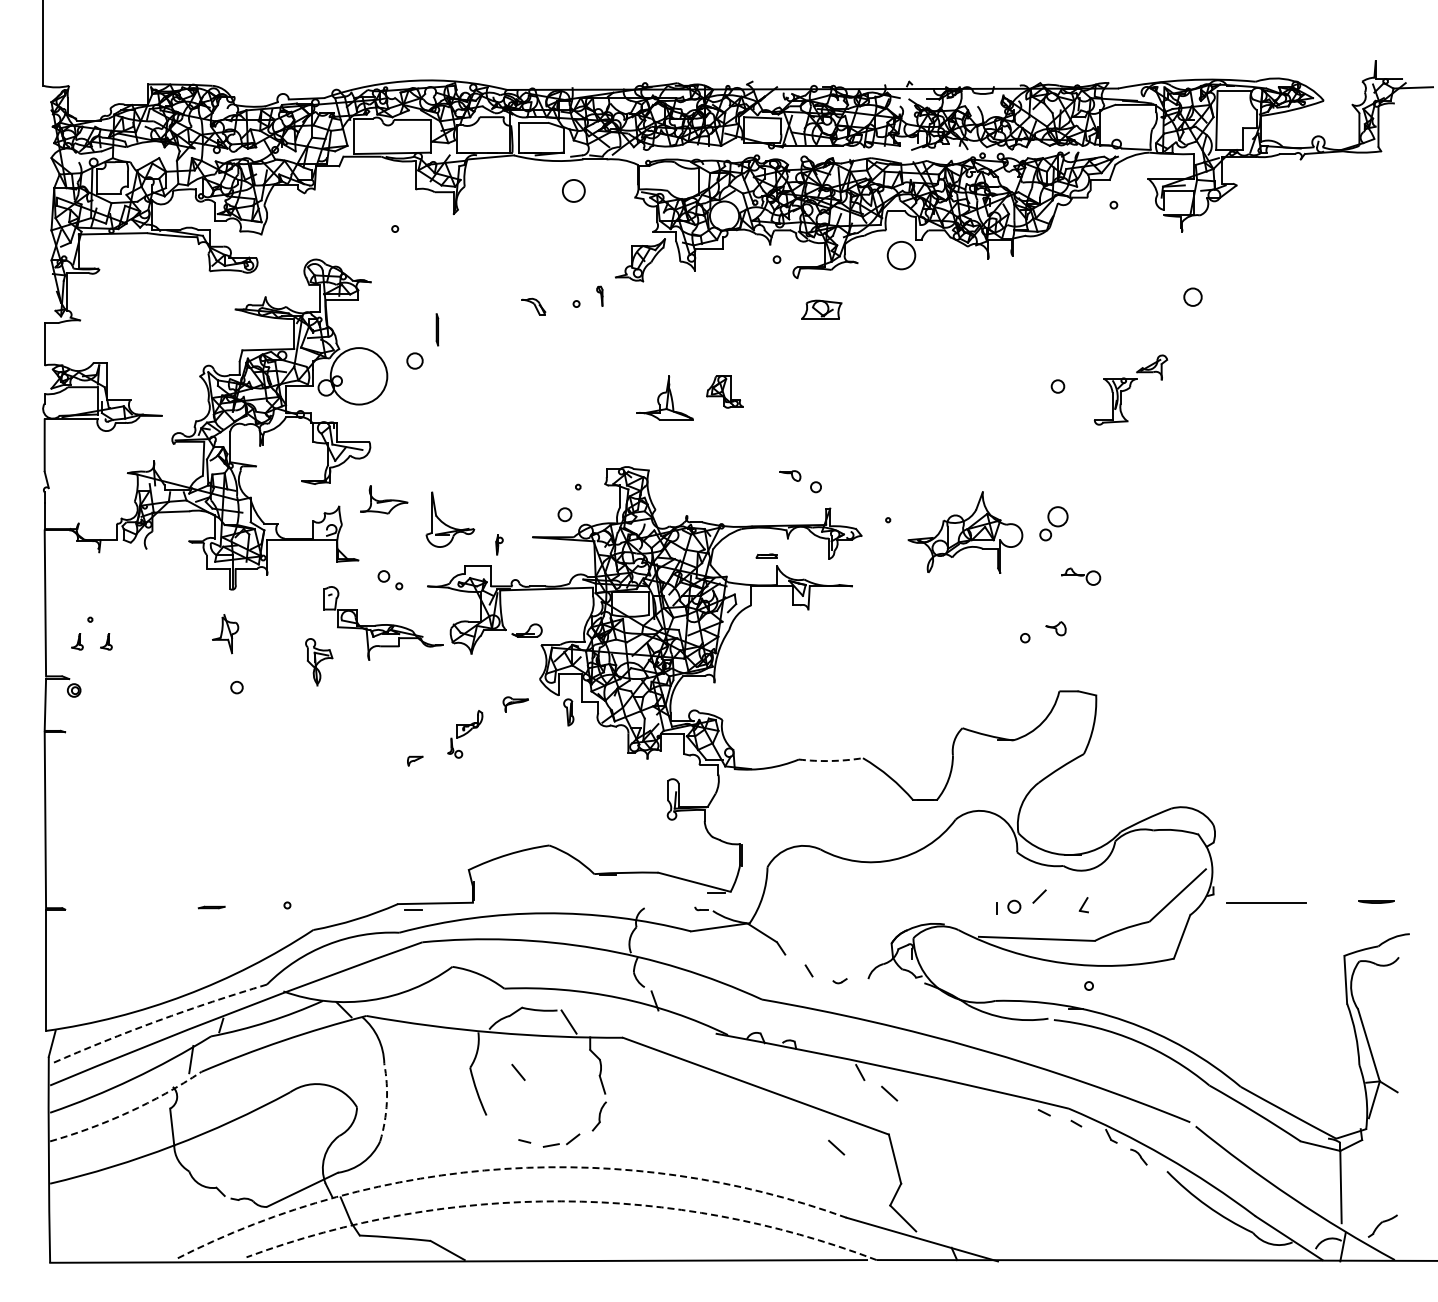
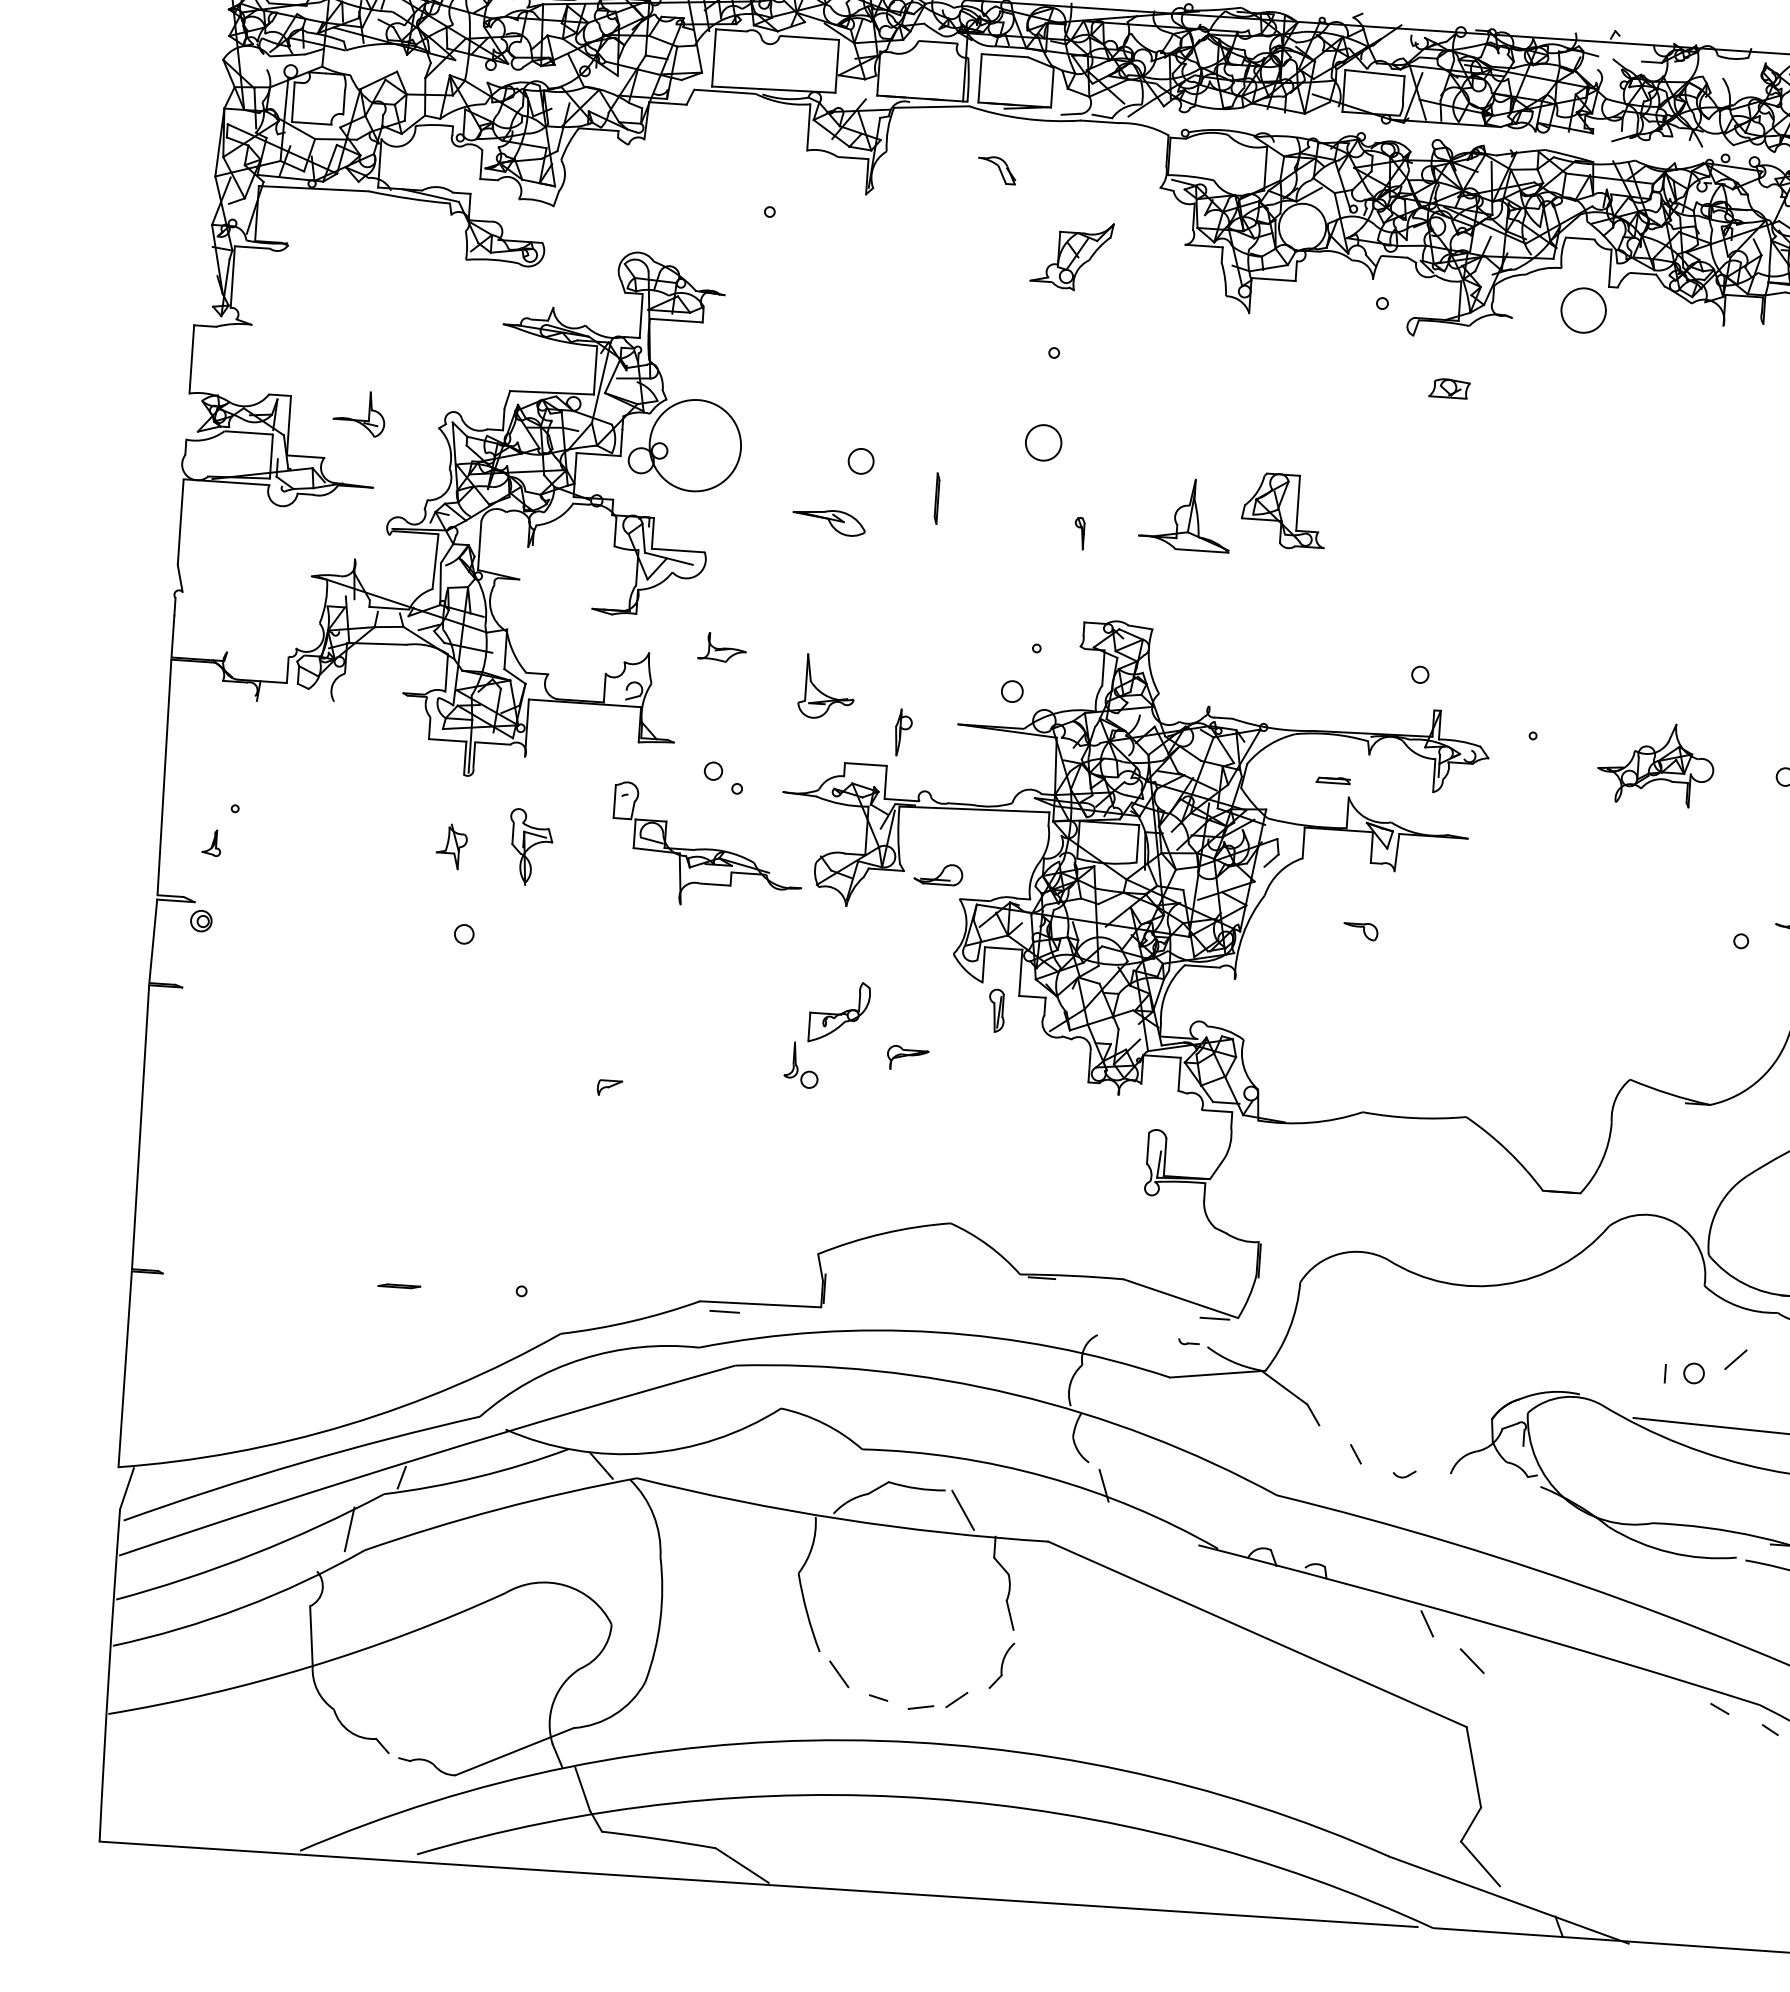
circle: (573, 190) -> (1043, 442), moved
part: (640, 260) -> (1072, 256), moved
part: (599, 295) -> (1079, 532), moved
part: (533, 306) -> (996, 169), moved
part: (822, 308) -> (1450, 387), size x0.62
line: (437, 329) -> (937, 498), moved
circle: (414, 360) -> (860, 460), moved
part: (150, 370) -> (359, 413), added
part: (724, 391) -> (1283, 510), size x1.43
part: (444, 417) -> (828, 521), added
part: (790, 475) -> (1361, 930), moved
part: (384, 499) -> (722, 647), size x0.62
part: (450, 519) -> (827, 686), size x0.71
part: (964, 532) -> (1654, 764), size x0.62
part: (499, 544) -> (903, 732), size x1.43
part: (225, 633) -> (451, 845), size x0.71
part: (106, 641) -> (258, 845), removed
part: (319, 662) -> (530, 847), moved
part: (515, 704) -> (907, 1058), moved
part: (464, 734) -> (826, 1035), size x1.43
part: (415, 760) -> (610, 1086), moved
arc: (830, 761) -> (1413, 1118), dashed -> solid
arc: (158, 1020) -> (301, 1462), dashed -> solid
line: (518, 1071) -> (839, 1672), moved
arc: (386, 1102) -> (659, 1620), dashed -> solid
arc: (128, 1112) -> (242, 1607), dashed -> solid
line: (836, 1147) -> (1380, 1742), removed
arc: (506, 1168) -> (846, 1739), dashed -> solid
arc: (561, 1201) -> (931, 1798), dashed -> solid

